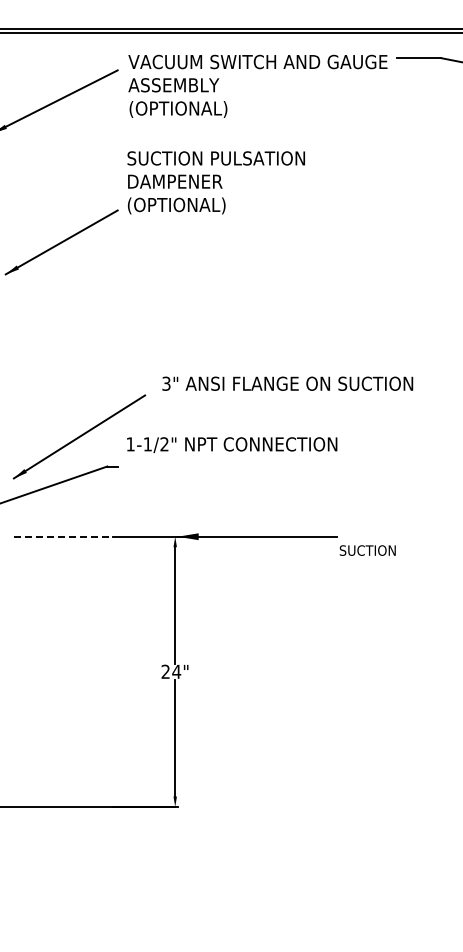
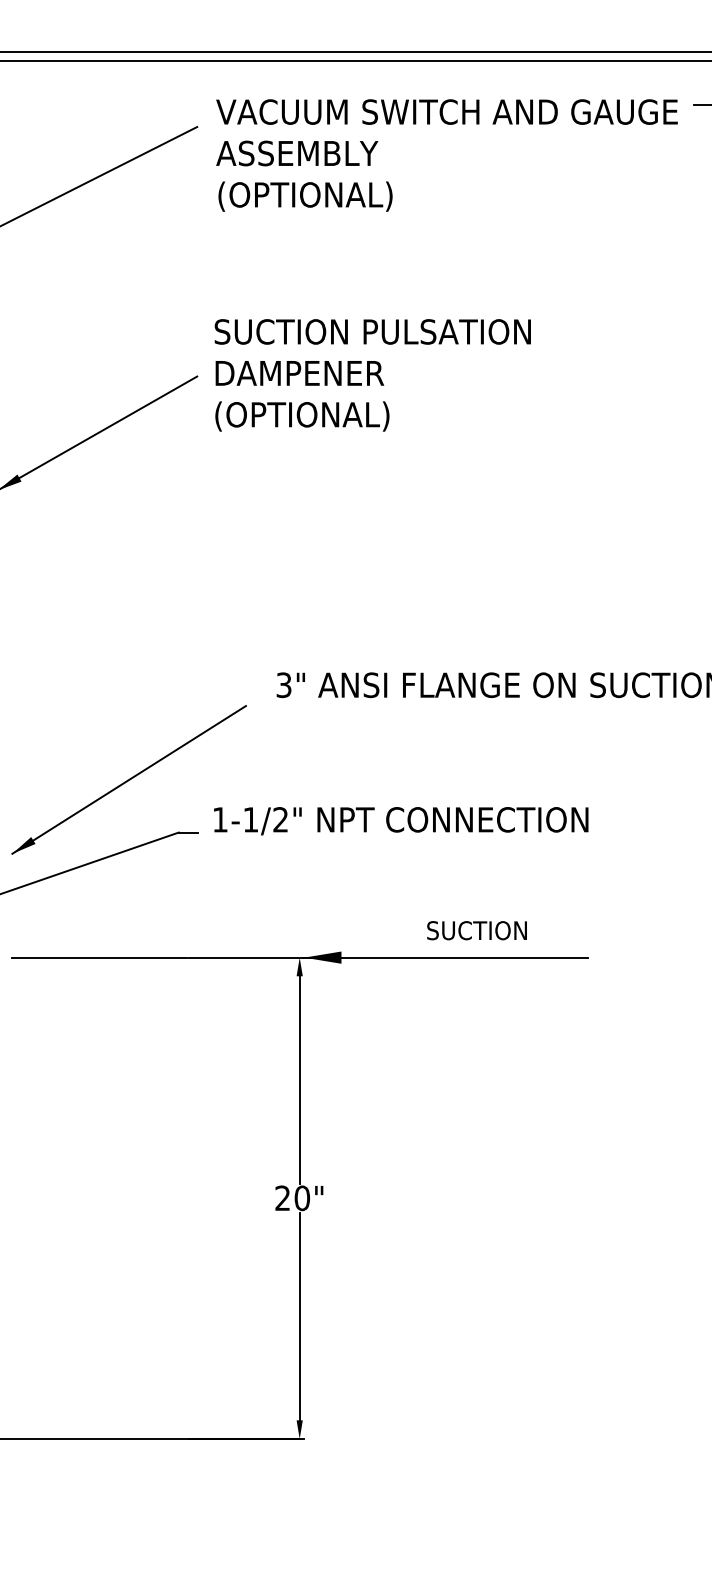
text: (215, 182) -> (371, 374), moved
text: (232, 444) -> (401, 820), moved
line: (63, 536) -> (100, 957), dashed -> solid
text: (367, 550) -> (476, 930), moved
text: (176, 671) -> (301, 1197), 24" -> 20"

